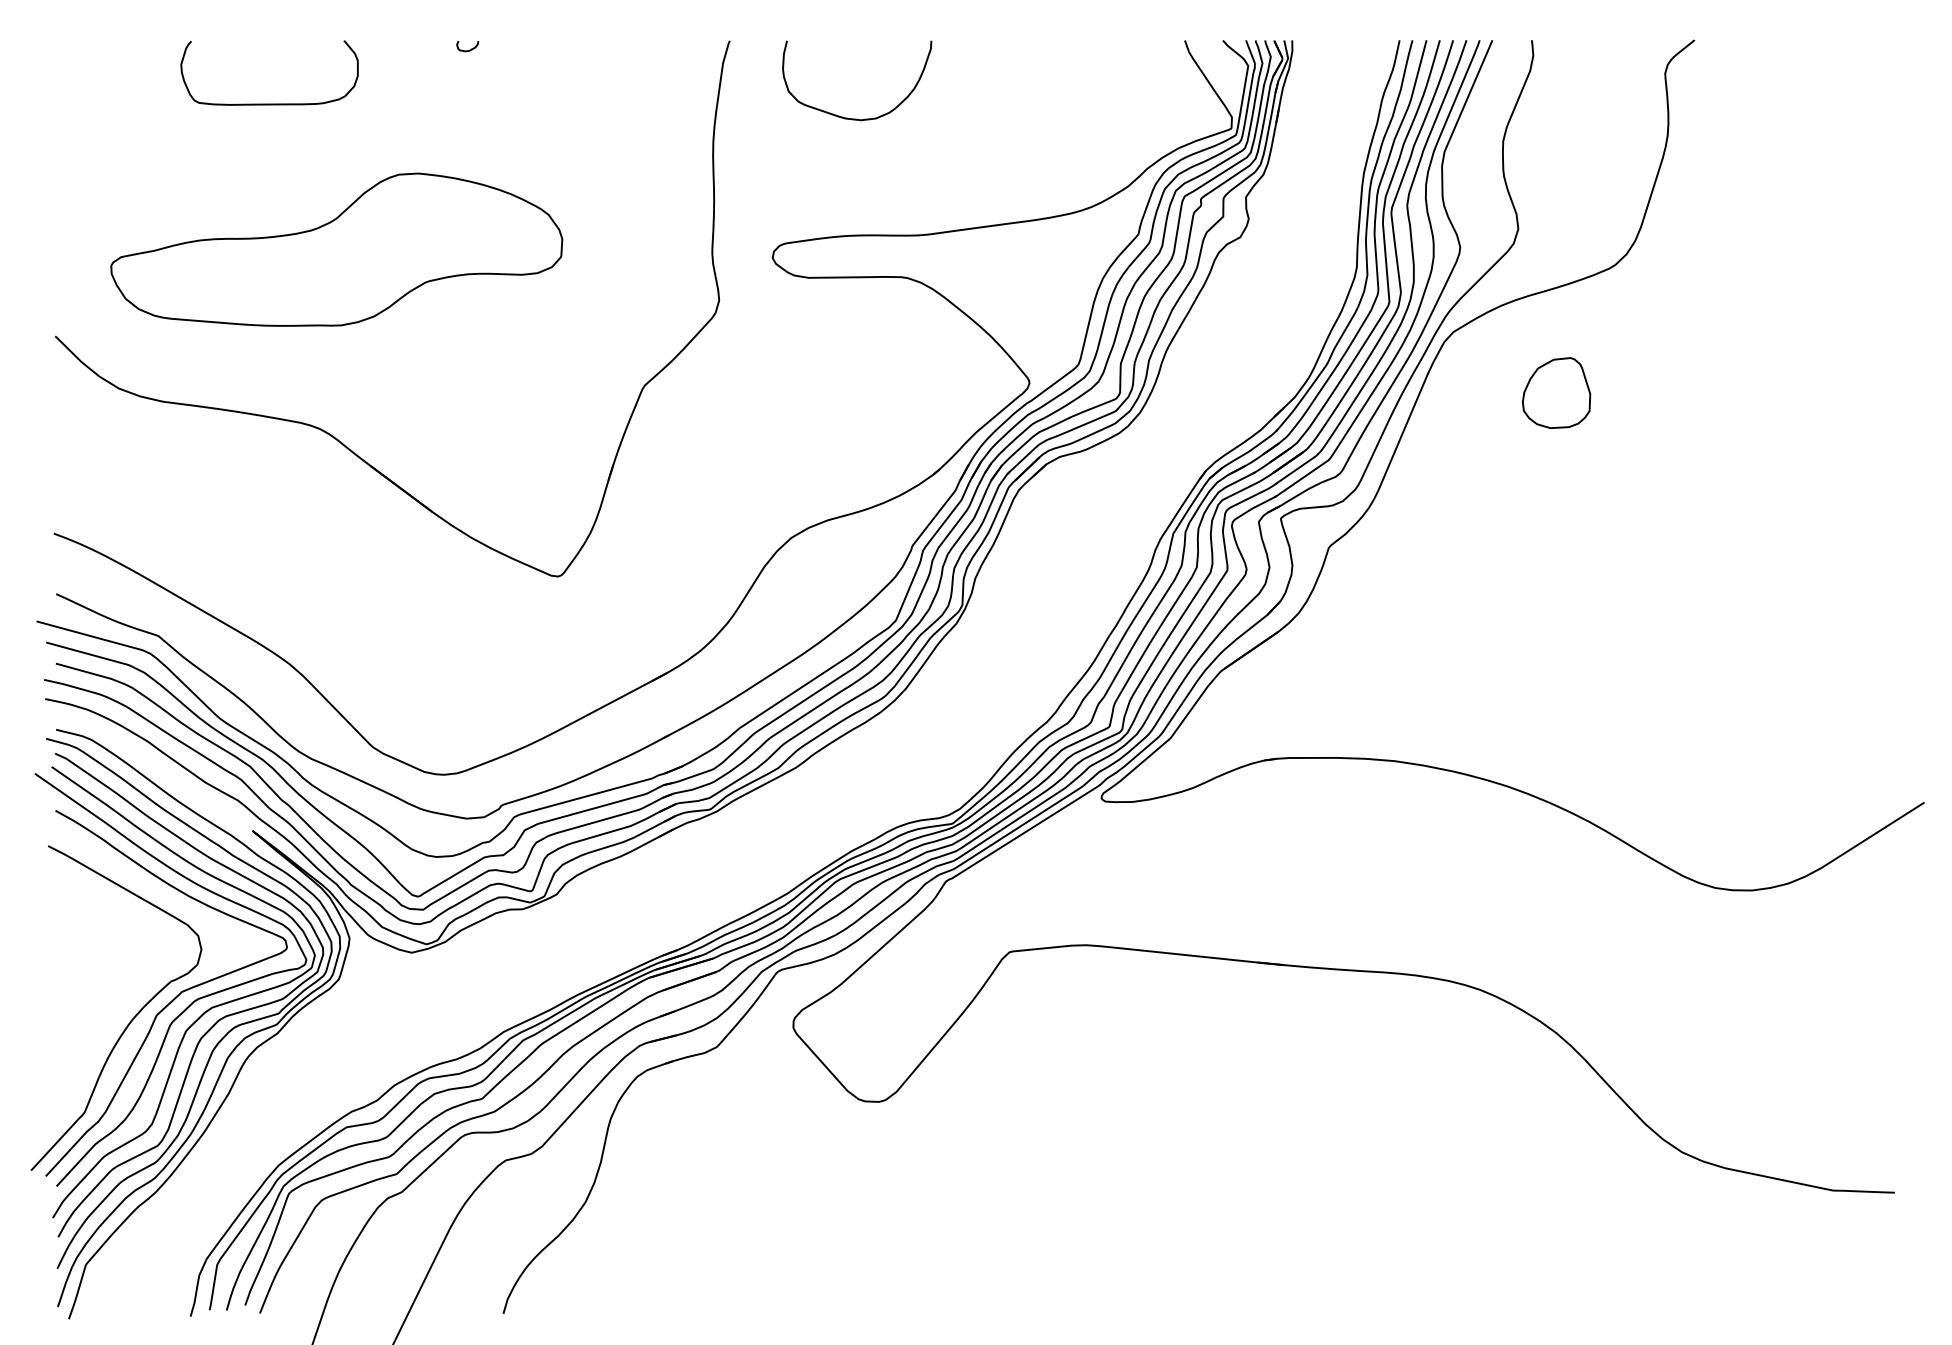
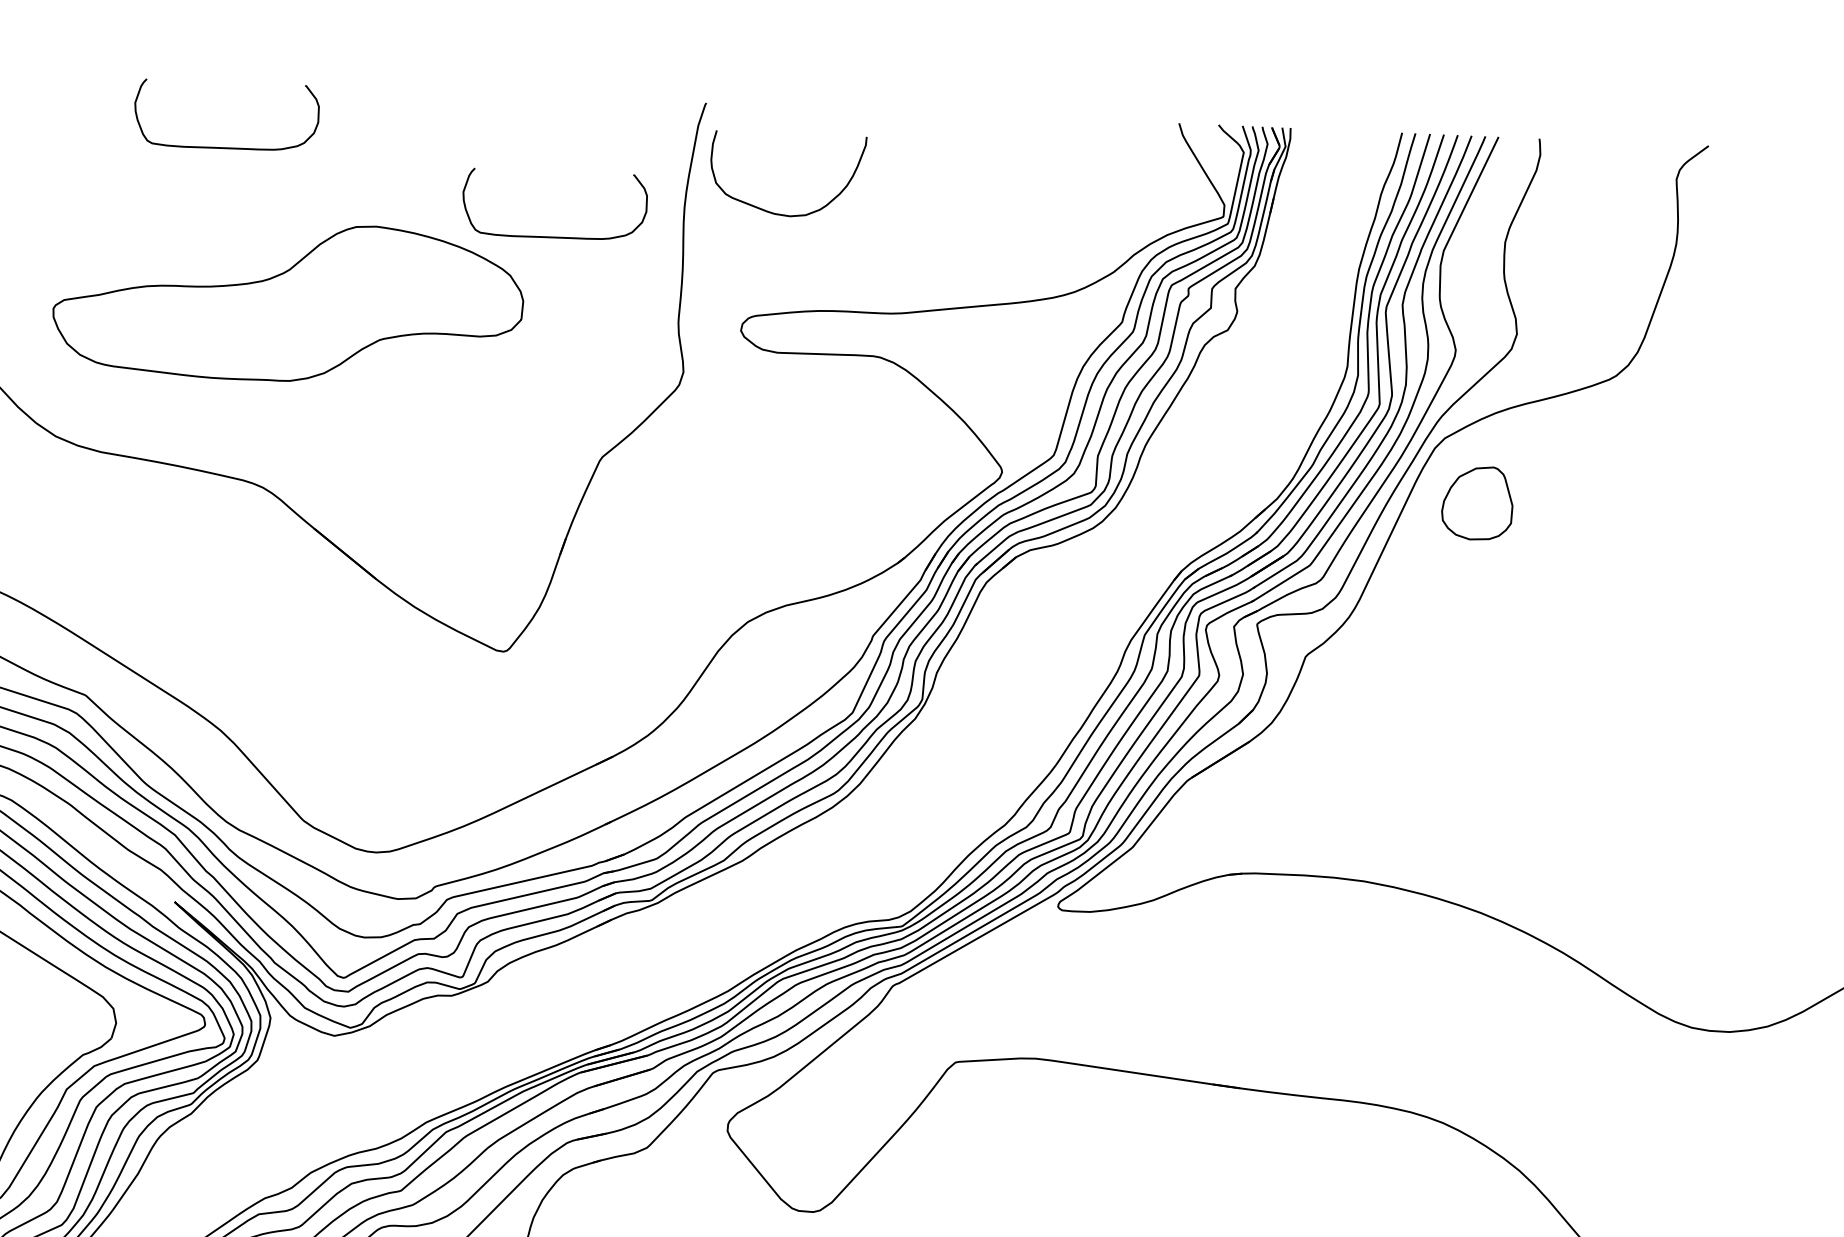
curve: (469, 49) -> (435, 100), removed
curve: (856, 118) -> (785, 214), moved
curve: (588, 175) -> (553, 236), added
part: (1556, 392) -> (1477, 502), moved

